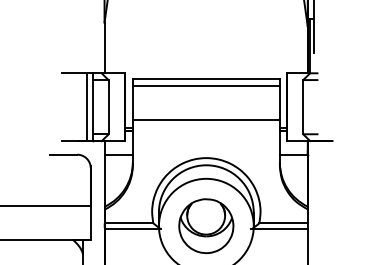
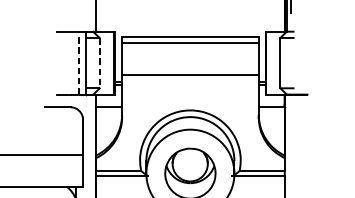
line: (86, 107) -> (79, 63), solid -> dashed
line: (108, 107) -> (99, 63), solid -> dashed

